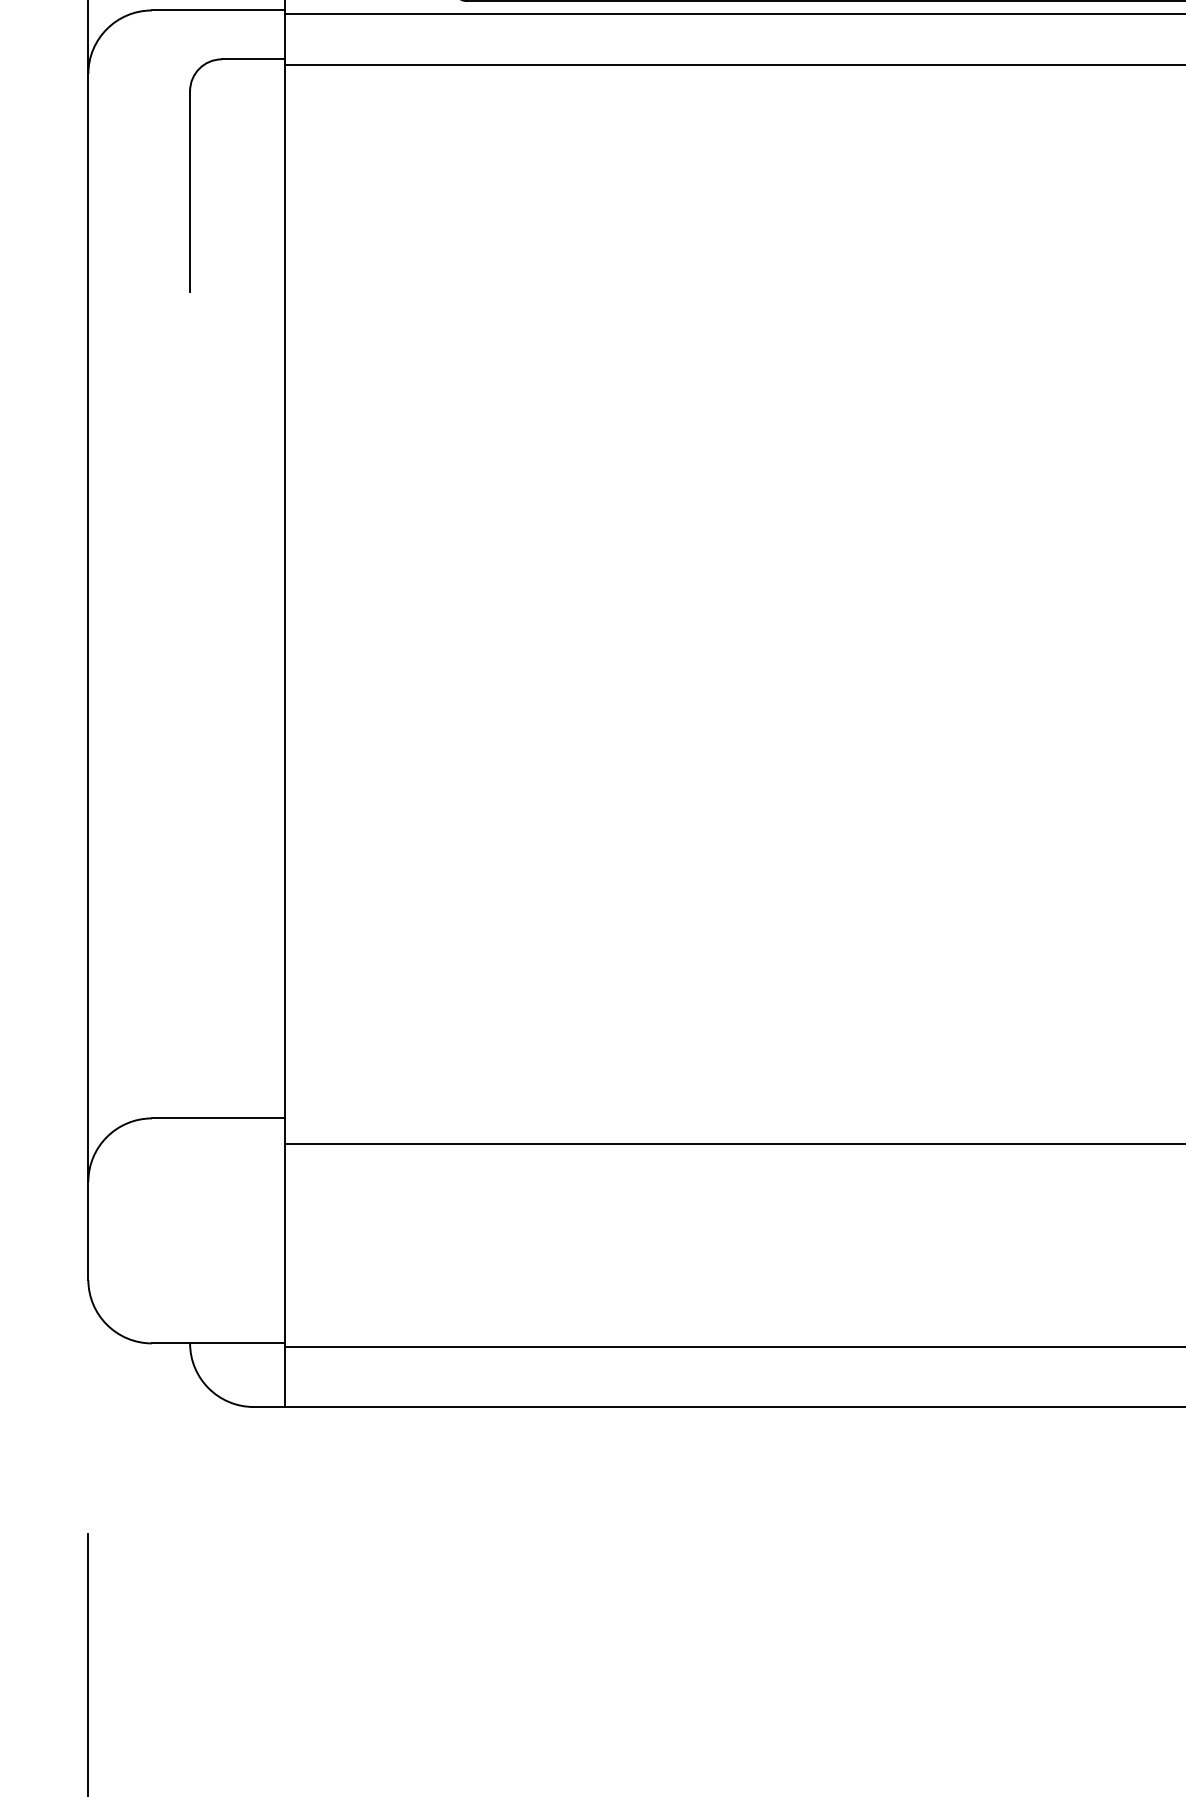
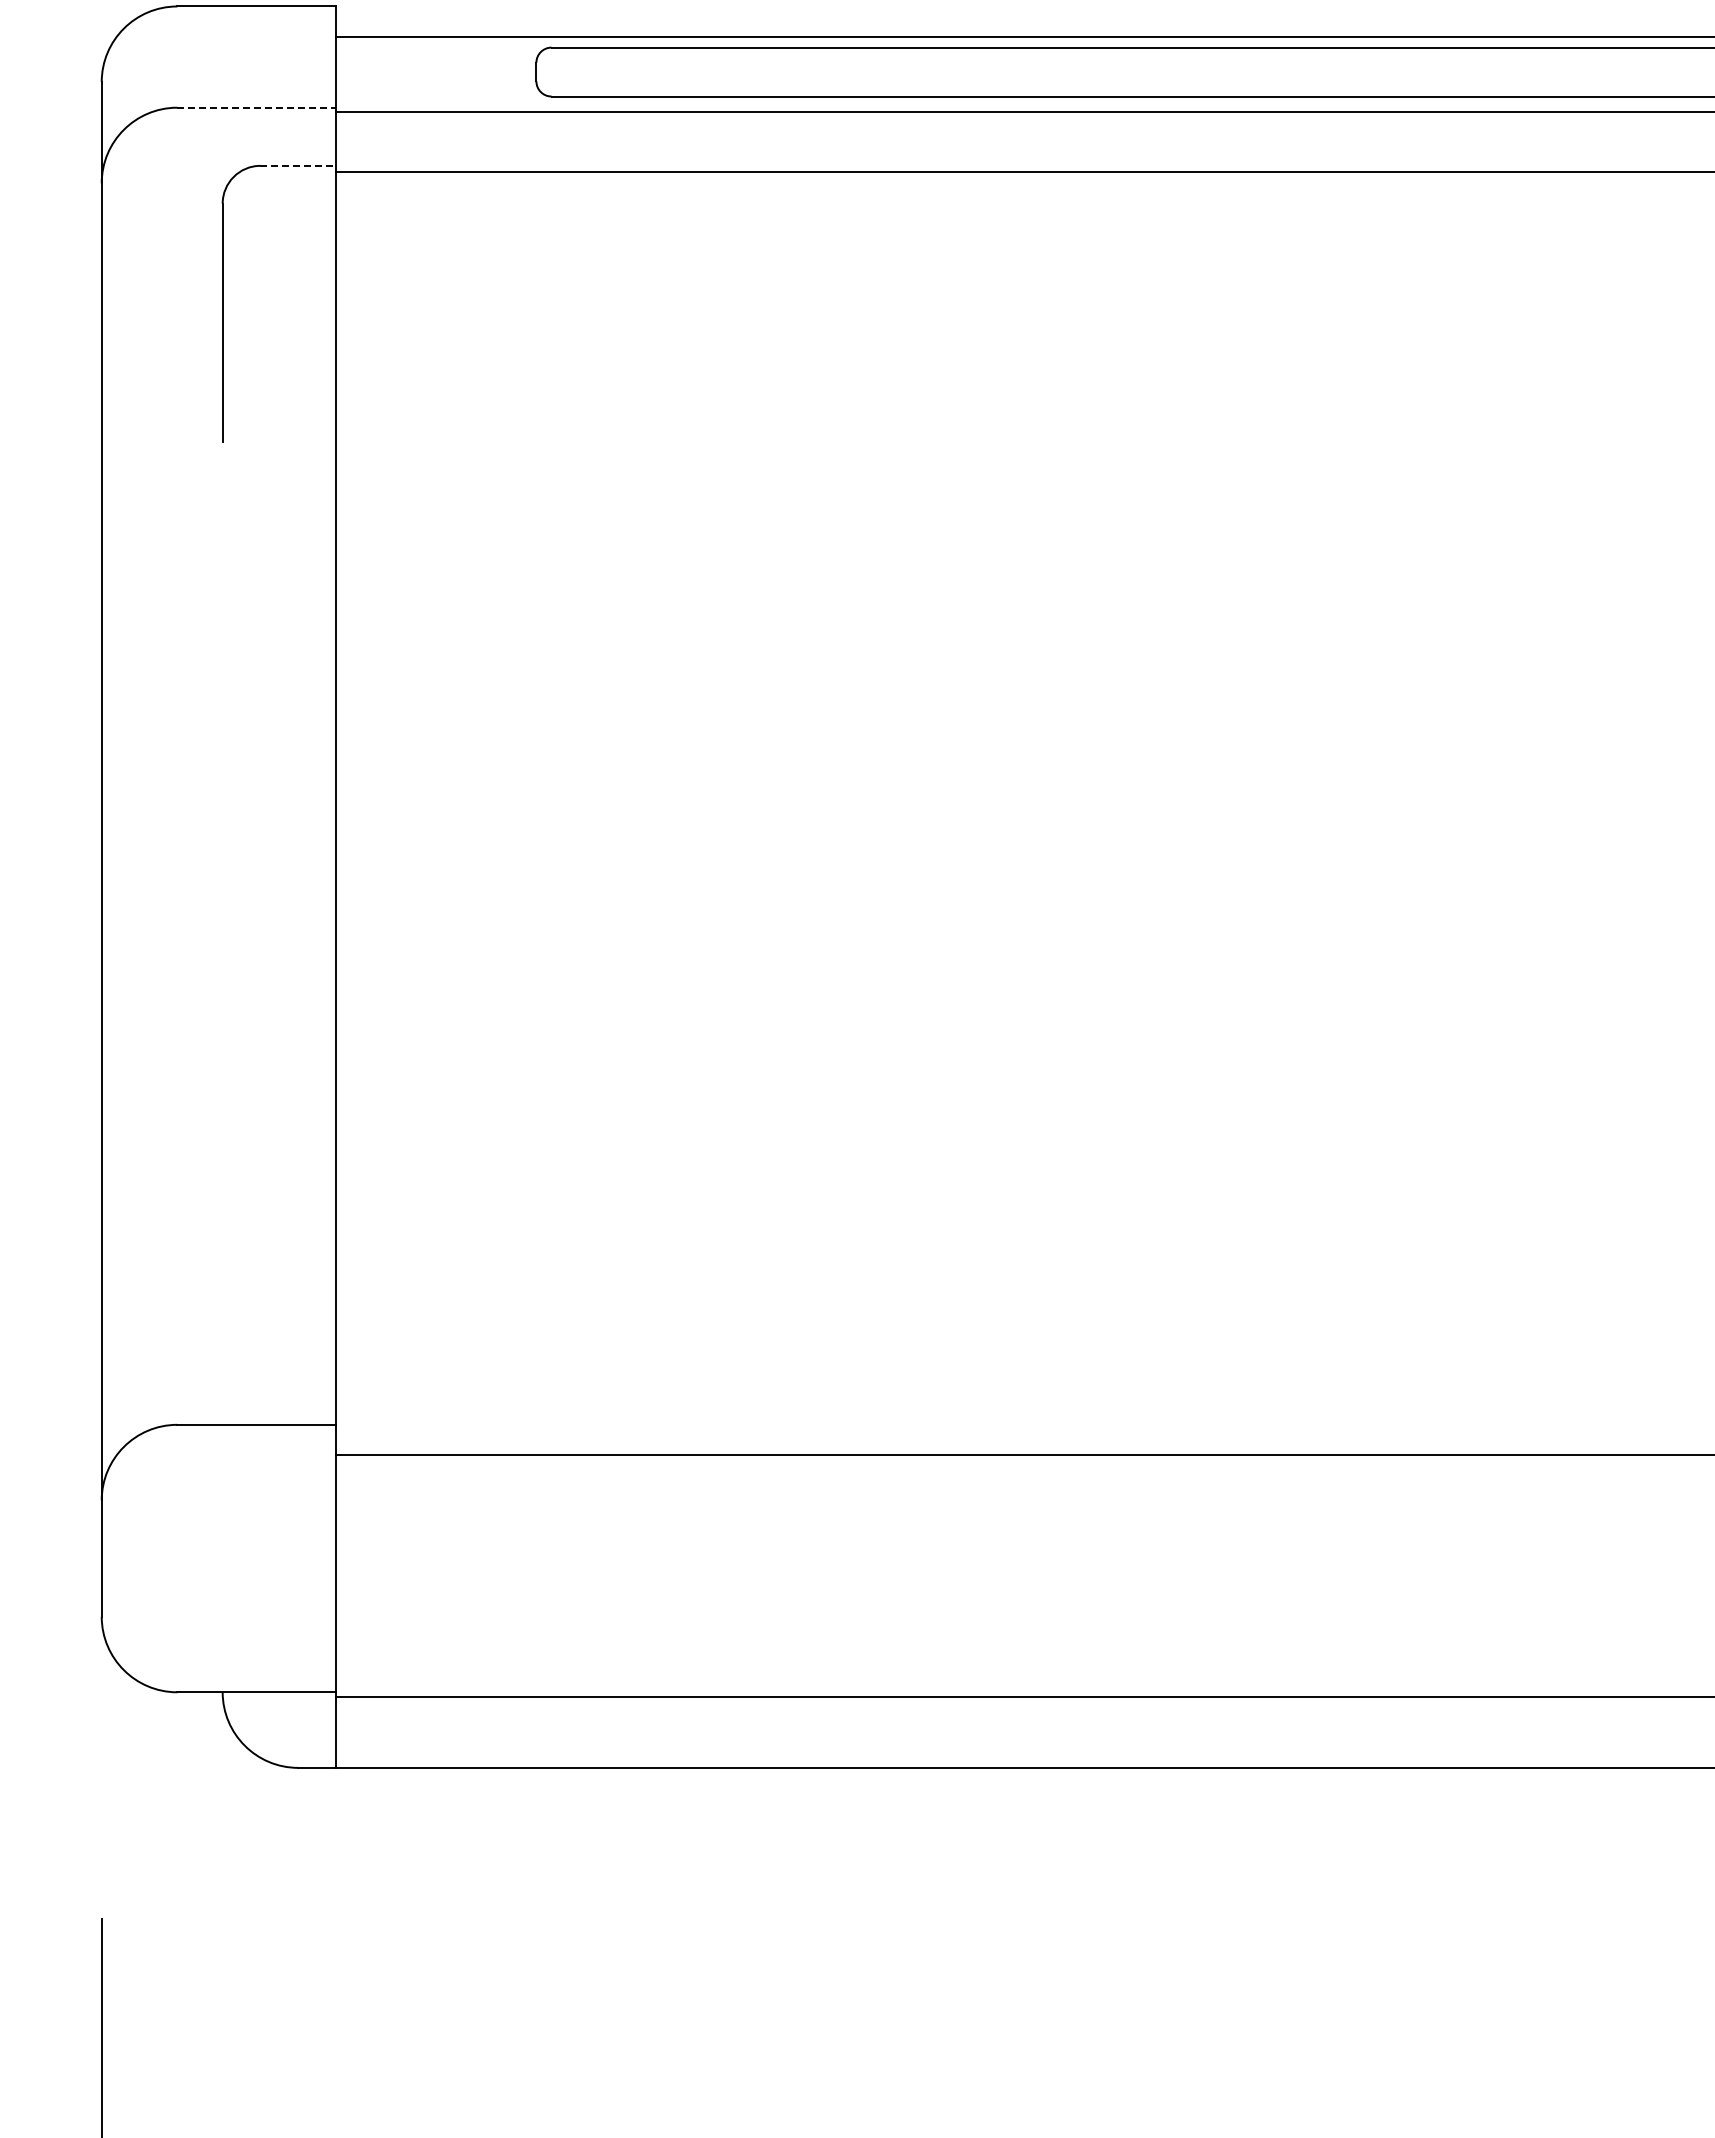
line: (219, 10) -> (257, 107), solid -> dashed
line: (253, 59) -> (298, 165), solid -> dashed

